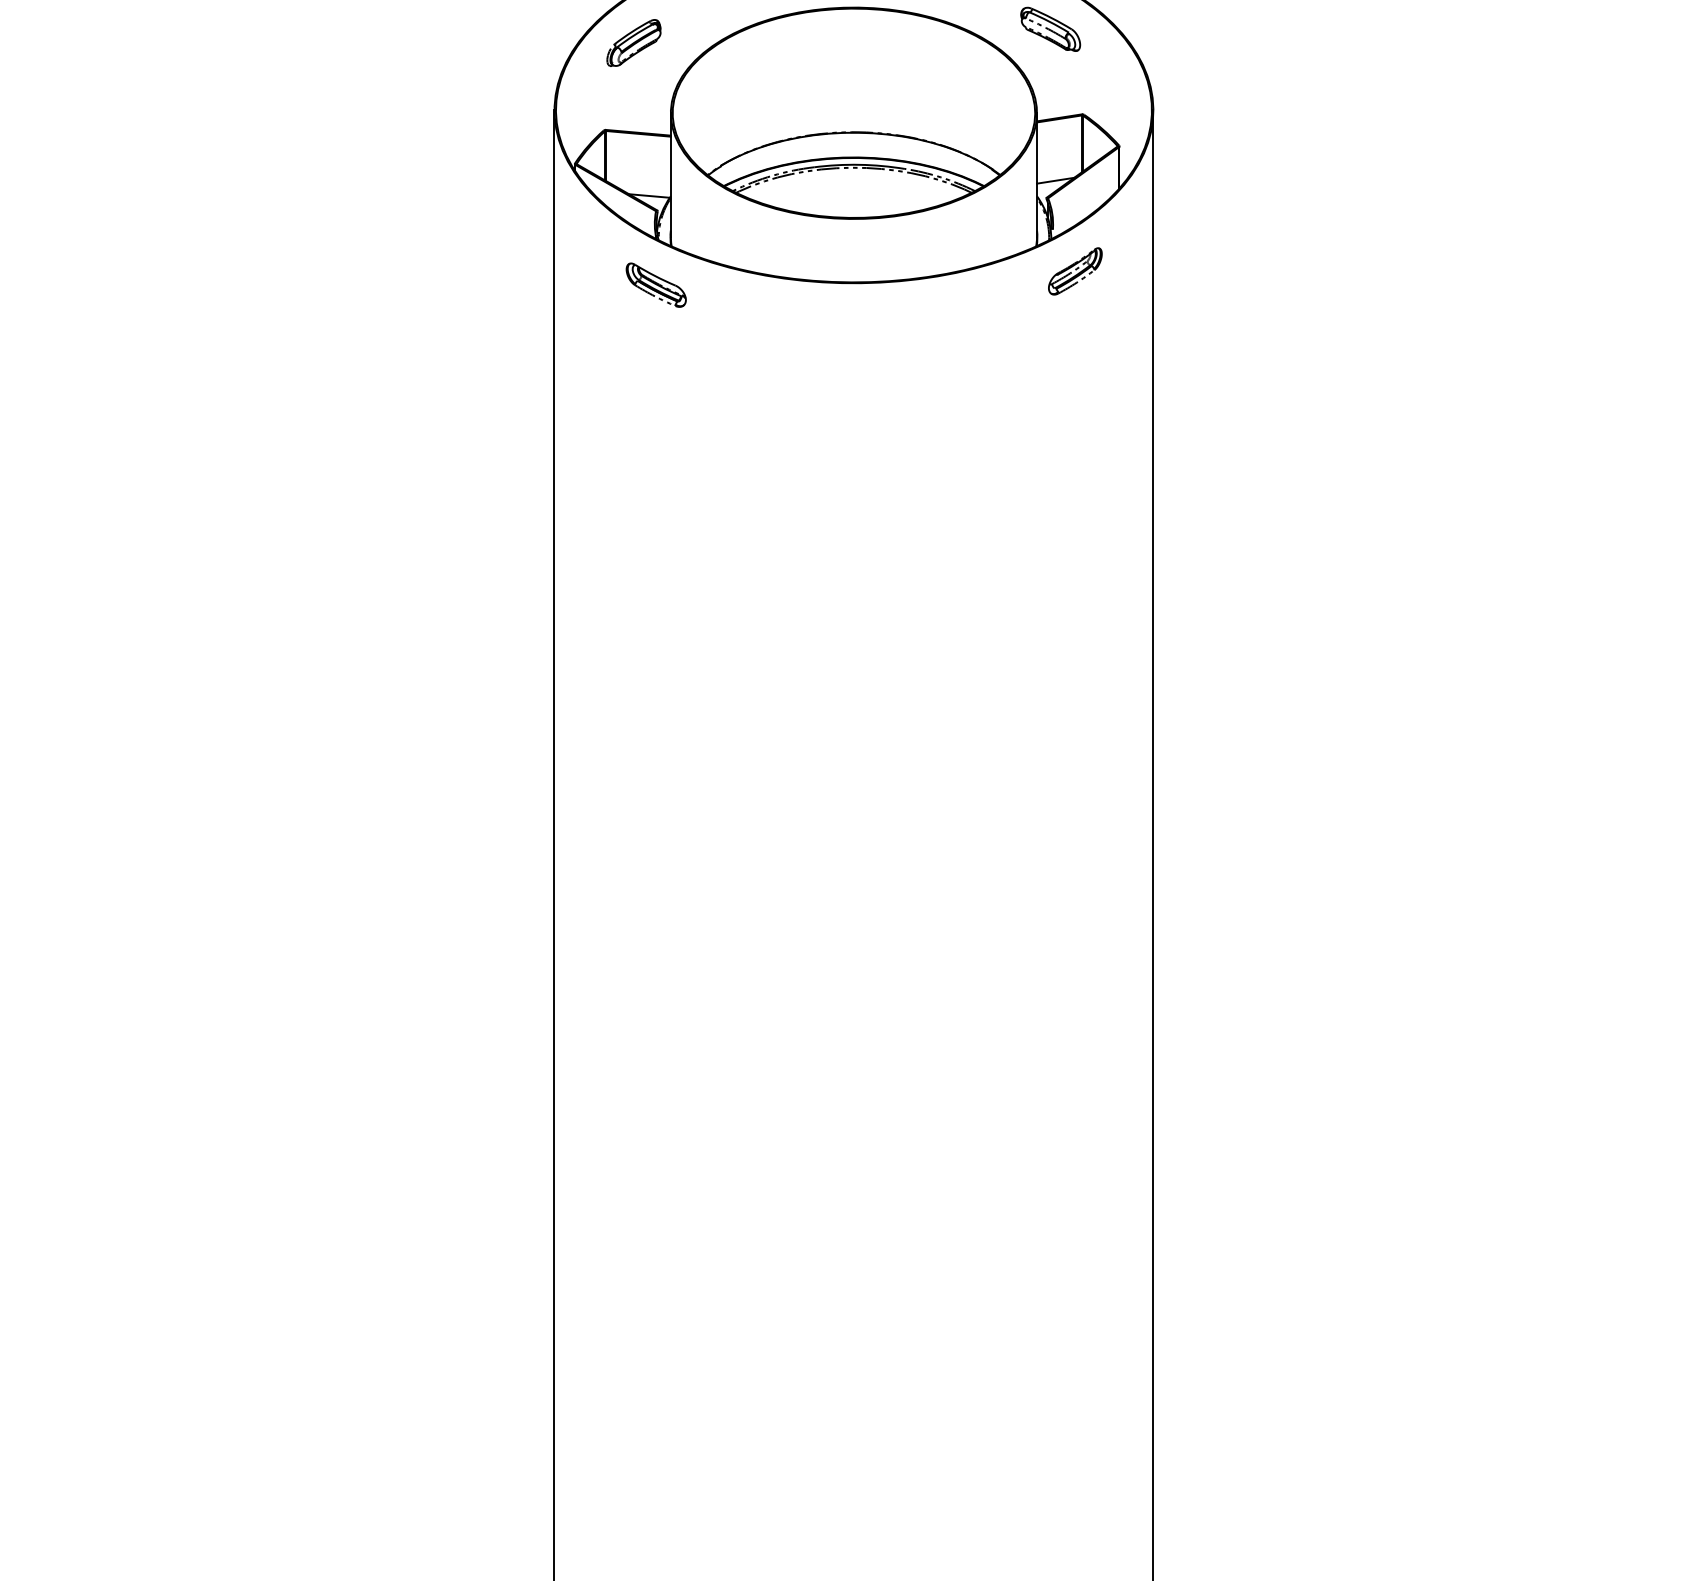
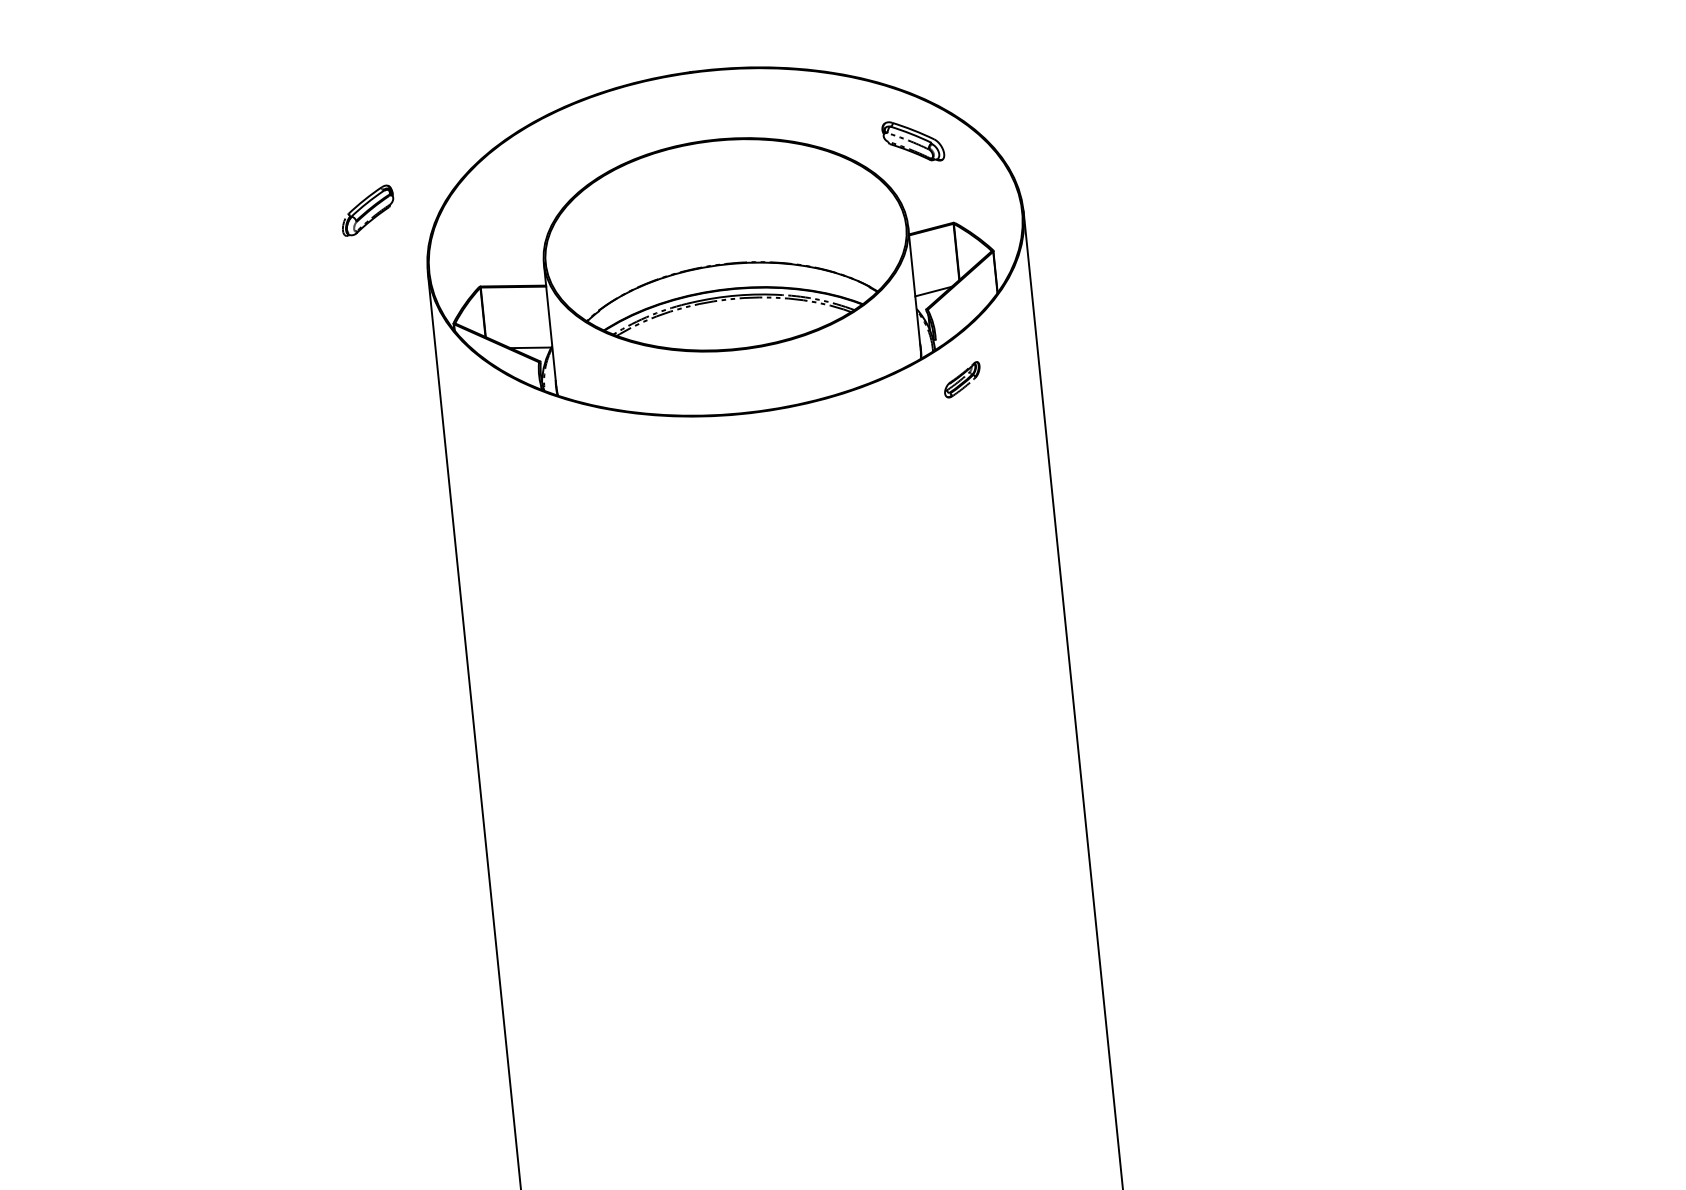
part: (633, 42) -> (367, 210), moved
part: (1075, 271) -> (962, 379), size x0.7
part: (655, 284) -> (545, 435), removed

